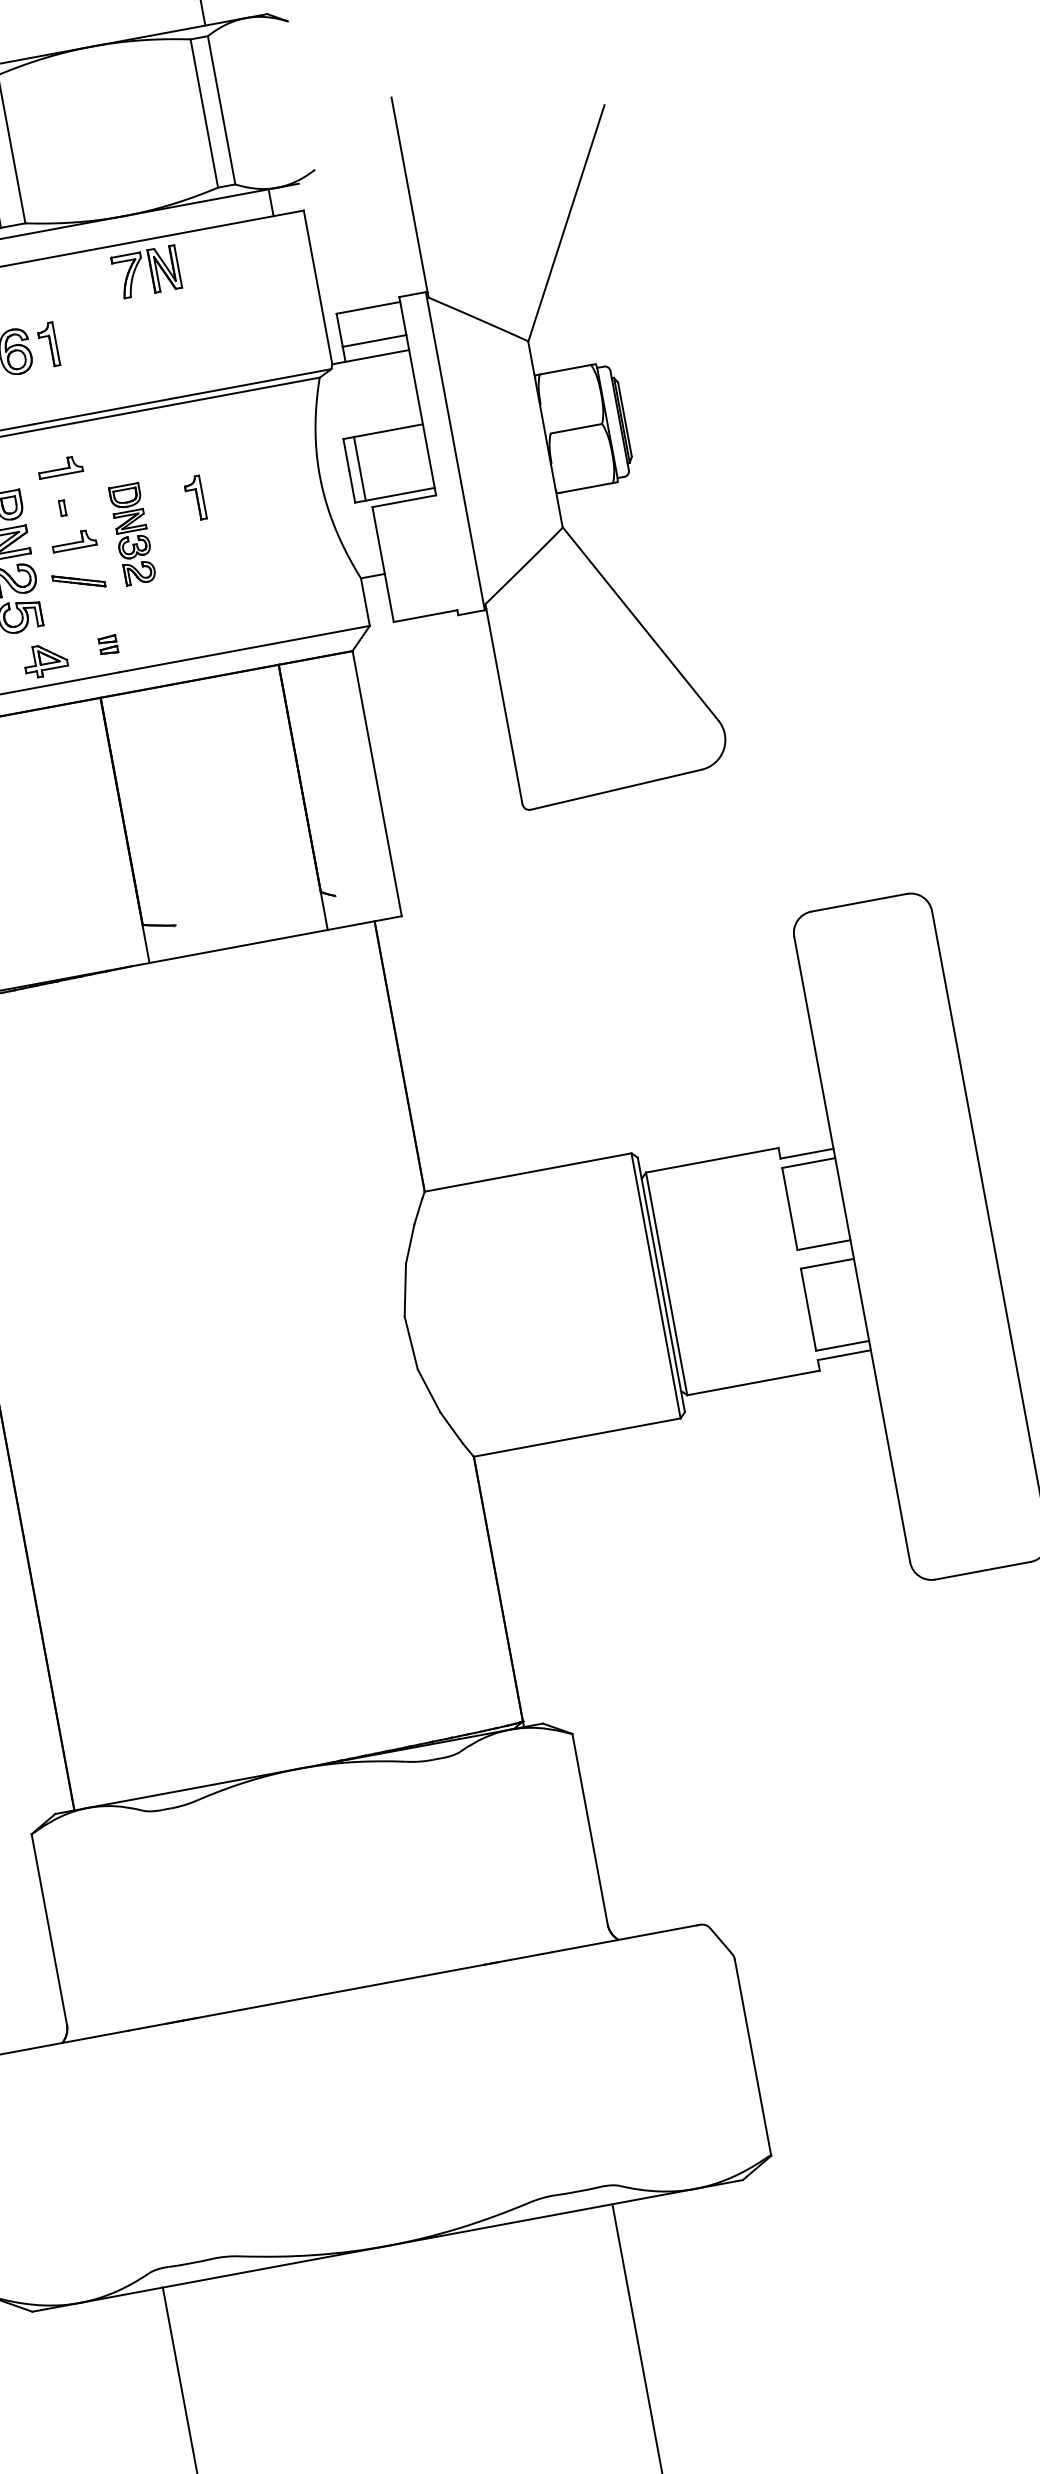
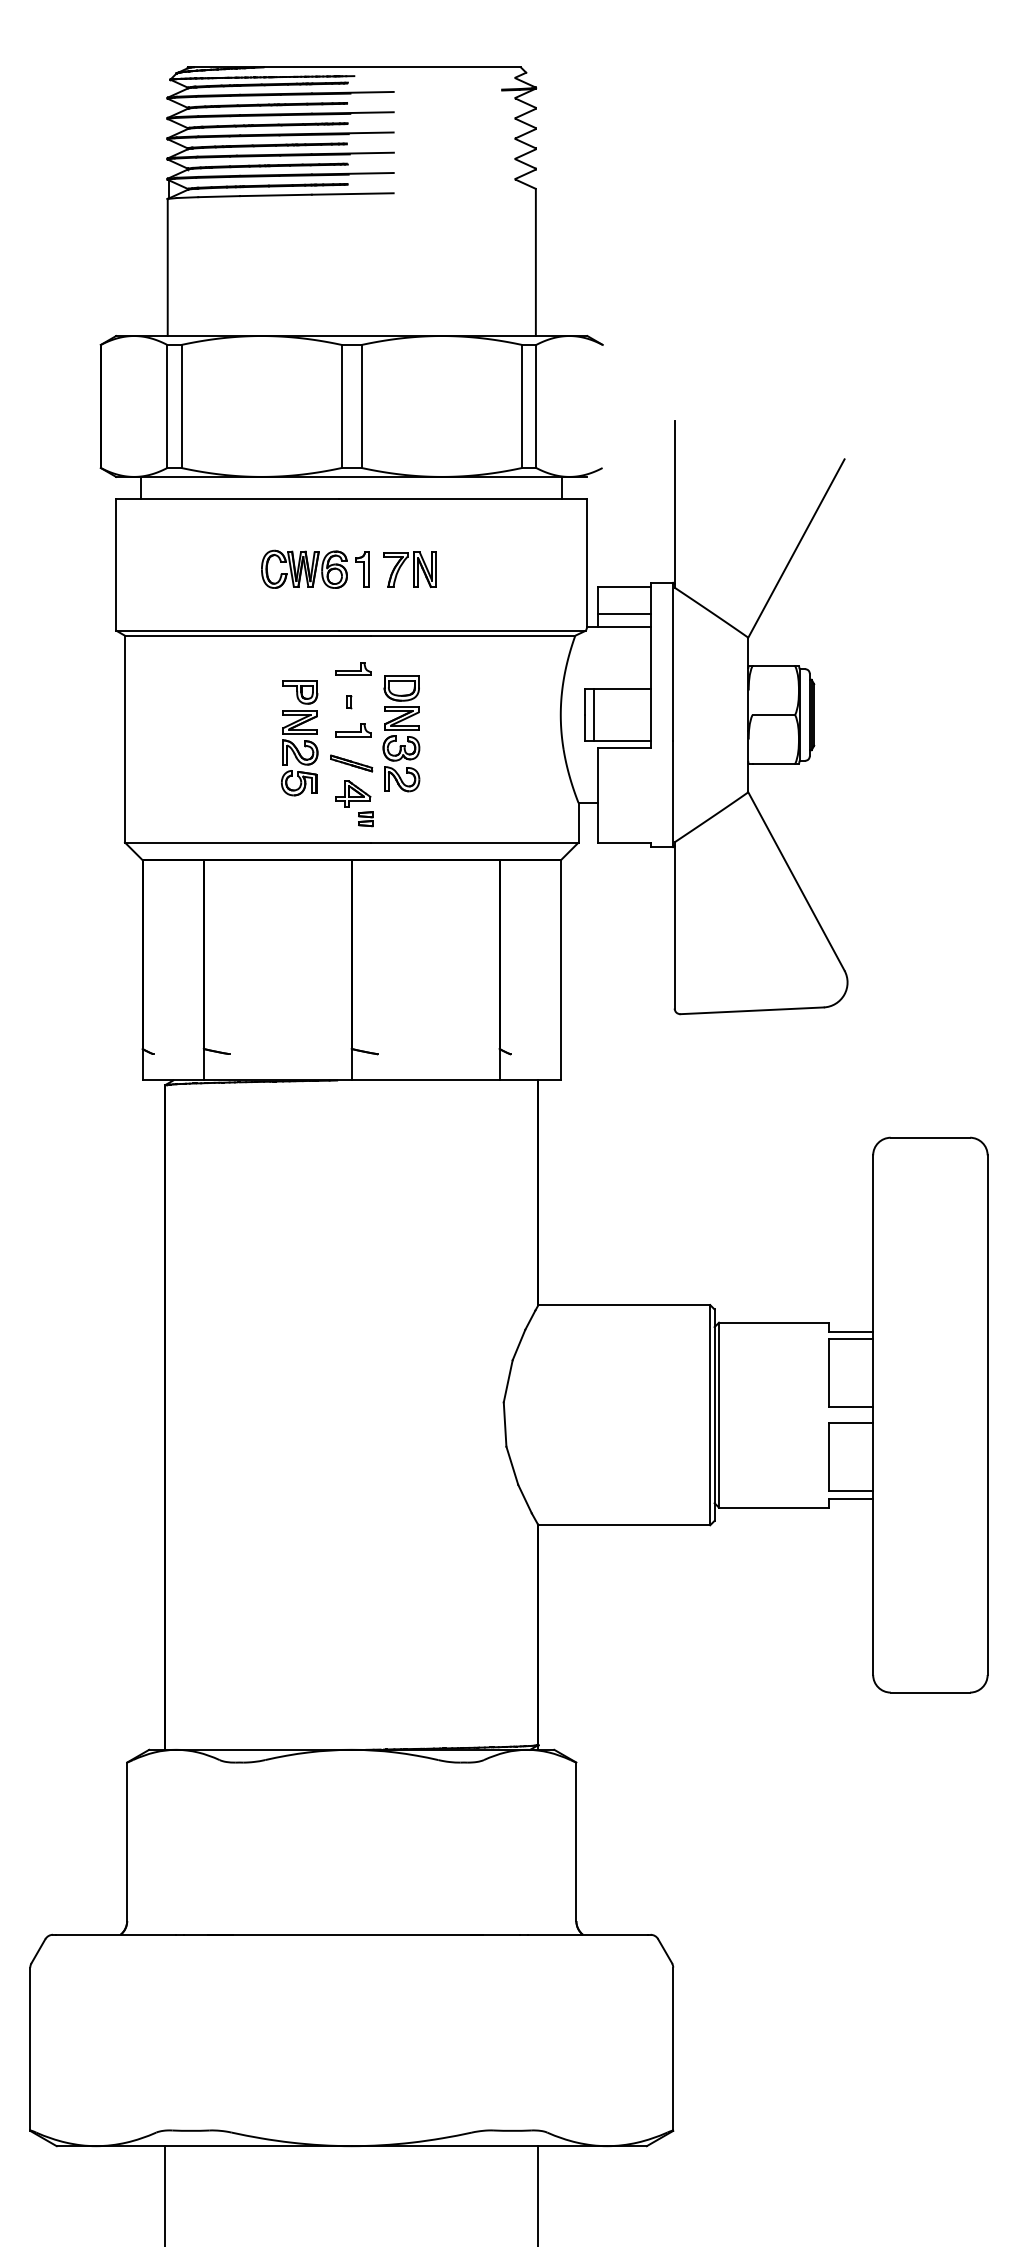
part: (146, 272) -> (409, 569), moved
part: (195, 498) -> (457, 714), removed
part: (132, 534) -> (401, 733), size x1.43
part: (45, 659) -> (353, 793), moved

